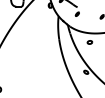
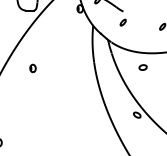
part: (20, 42) -> (32, 67), added

